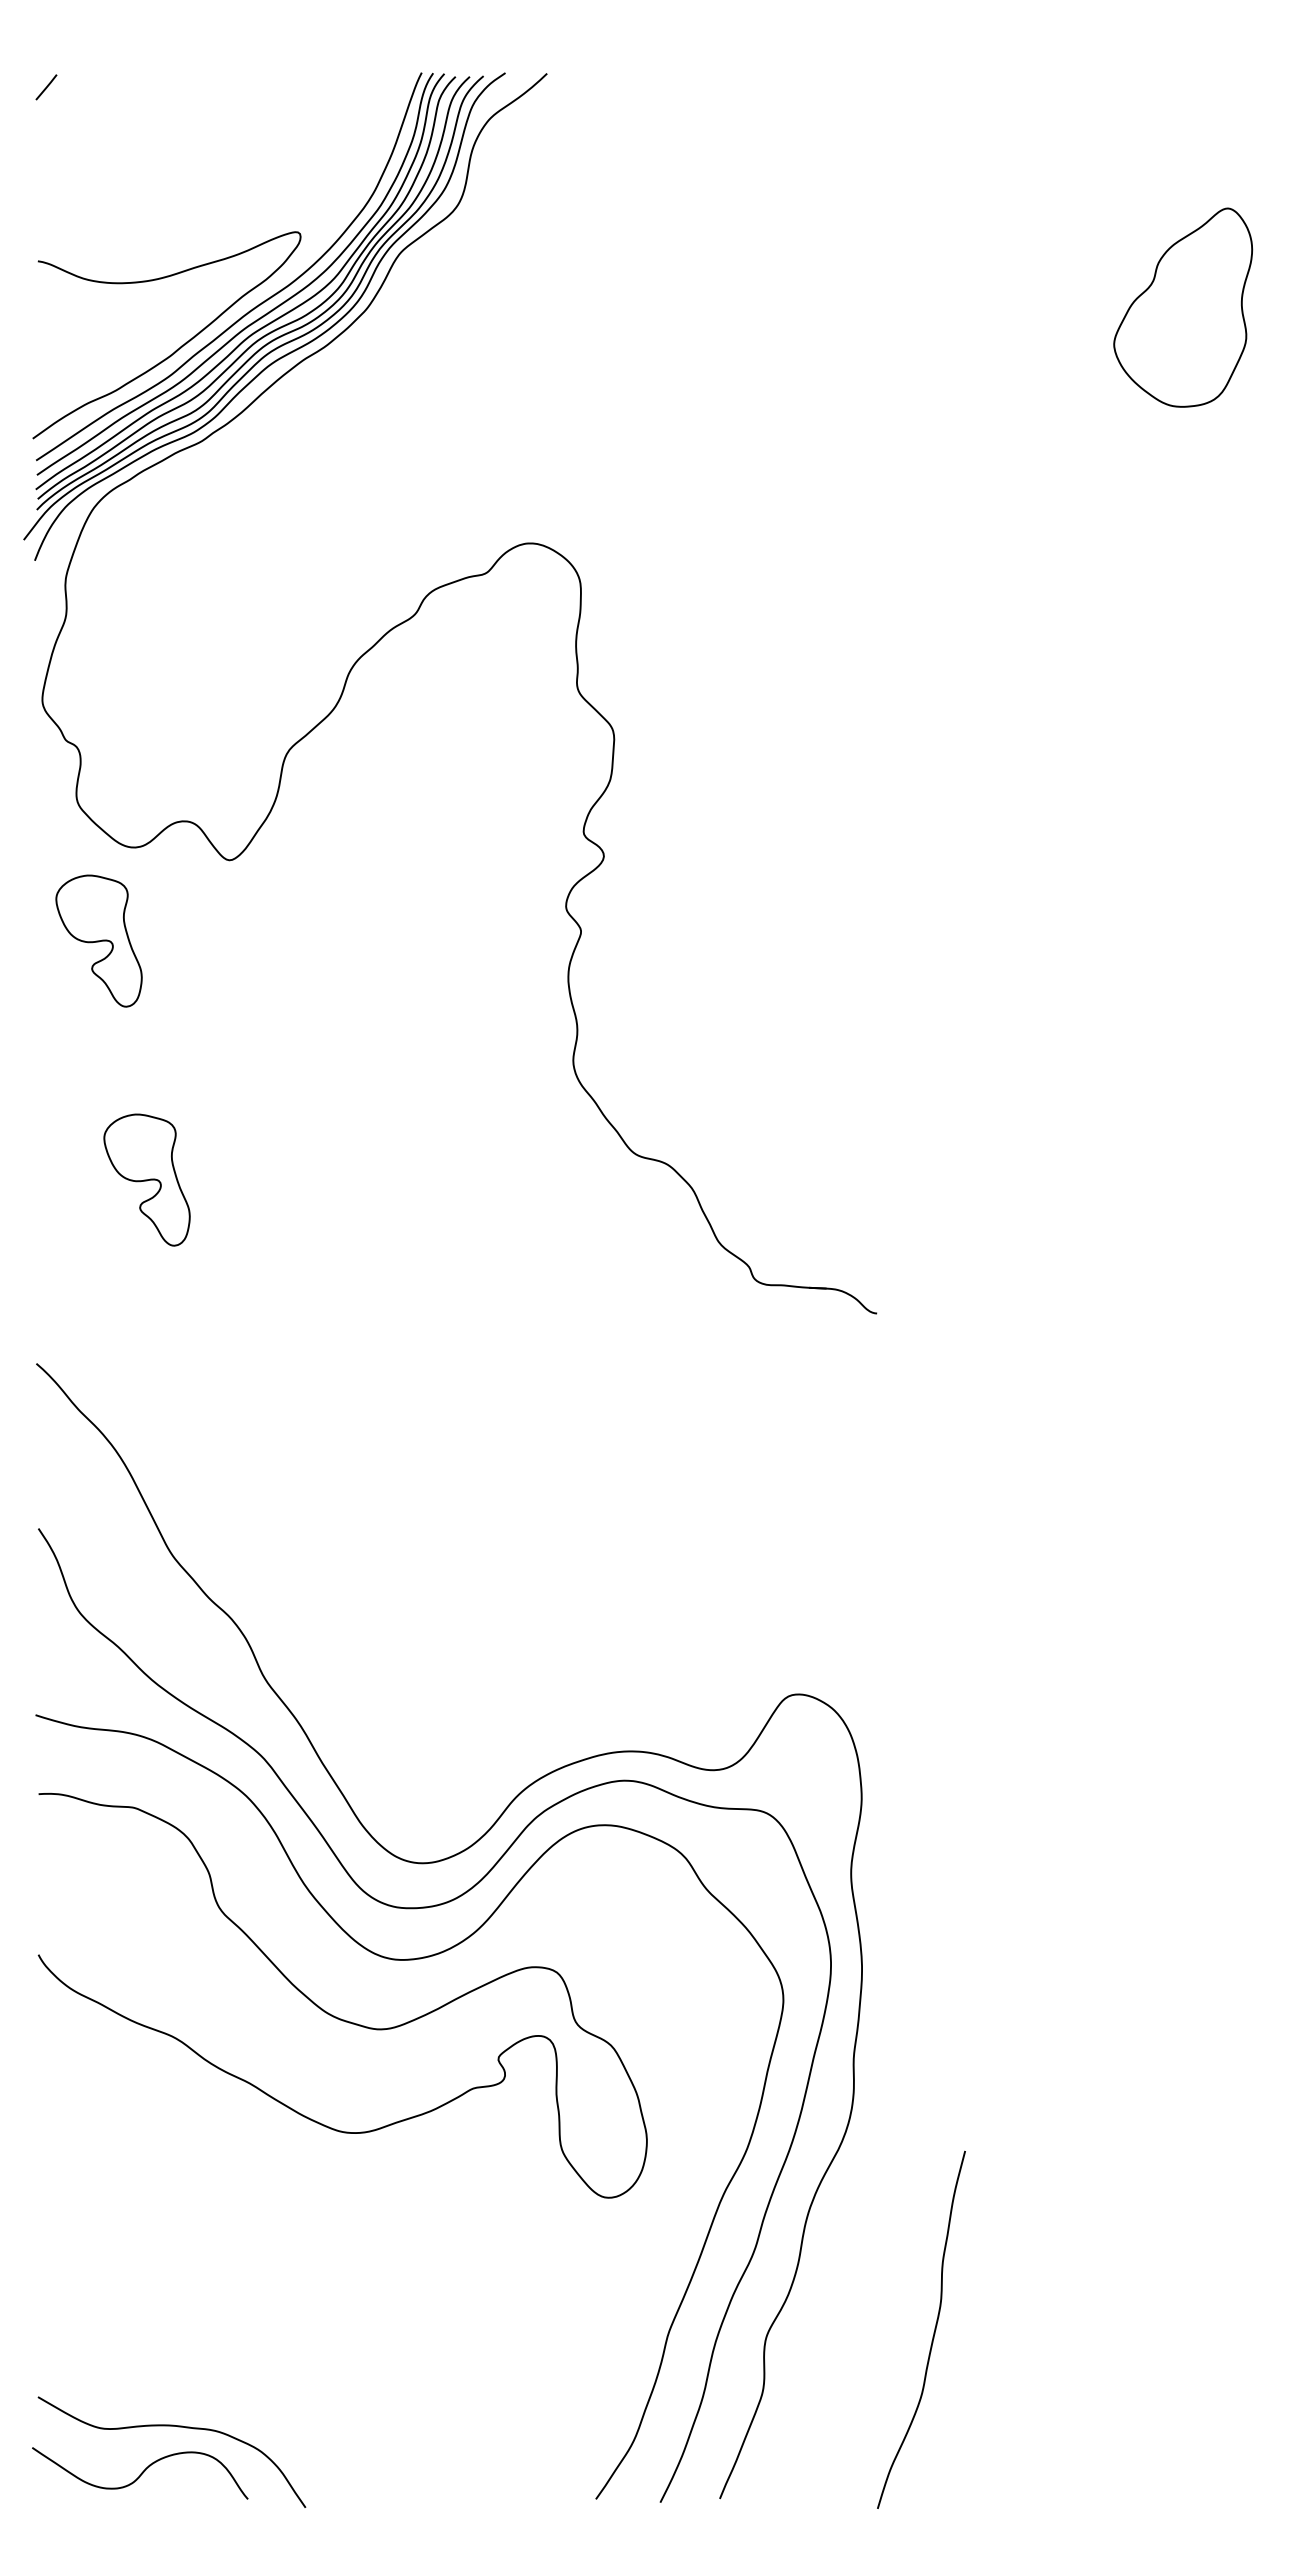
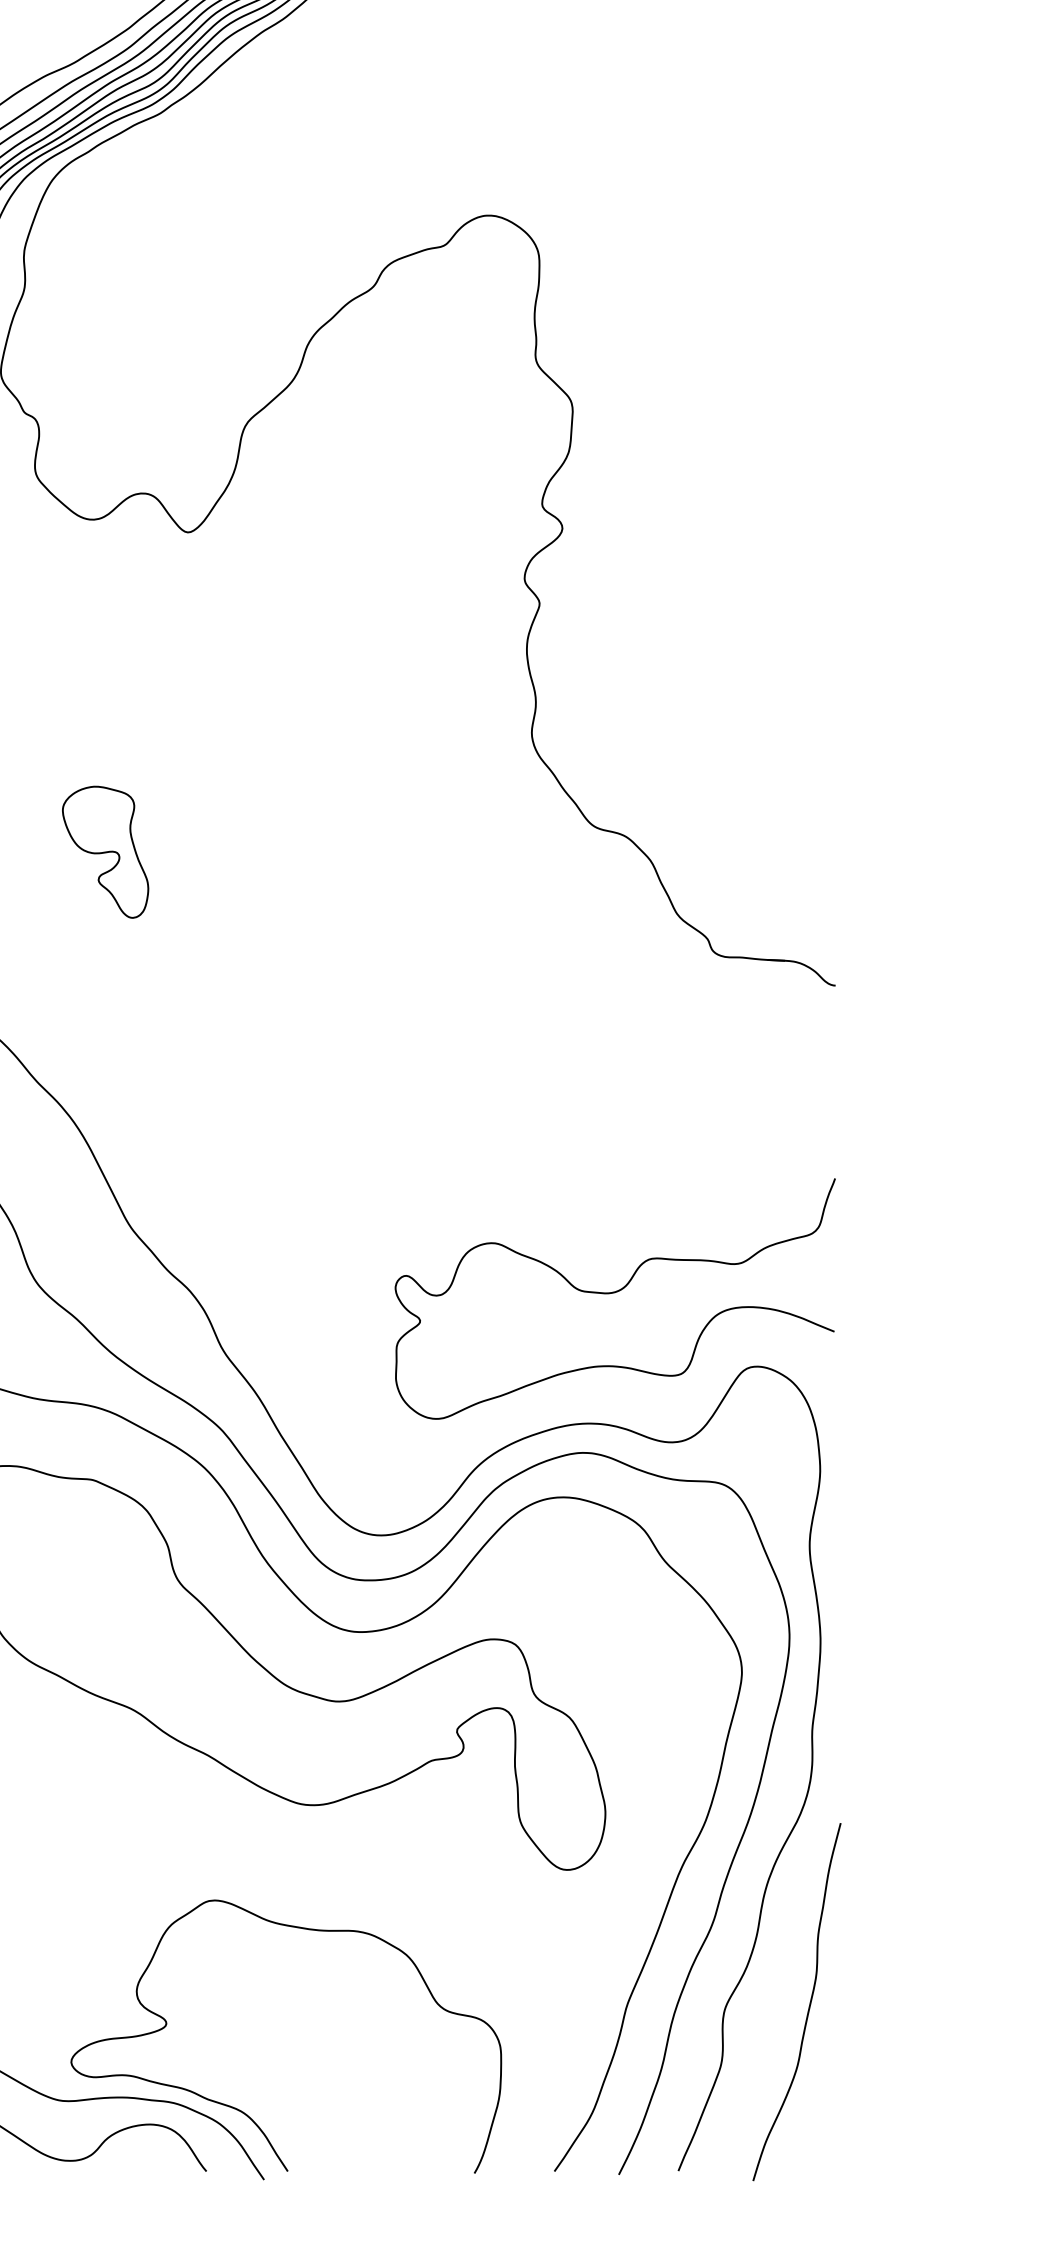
part: (98, 940) -> (57, 612), removed
curve: (655, 1621) -> (614, 1293), added
curve: (933, 2332) -> (809, 2004), moved
curve: (283, 2438) -> (242, 2110), added

